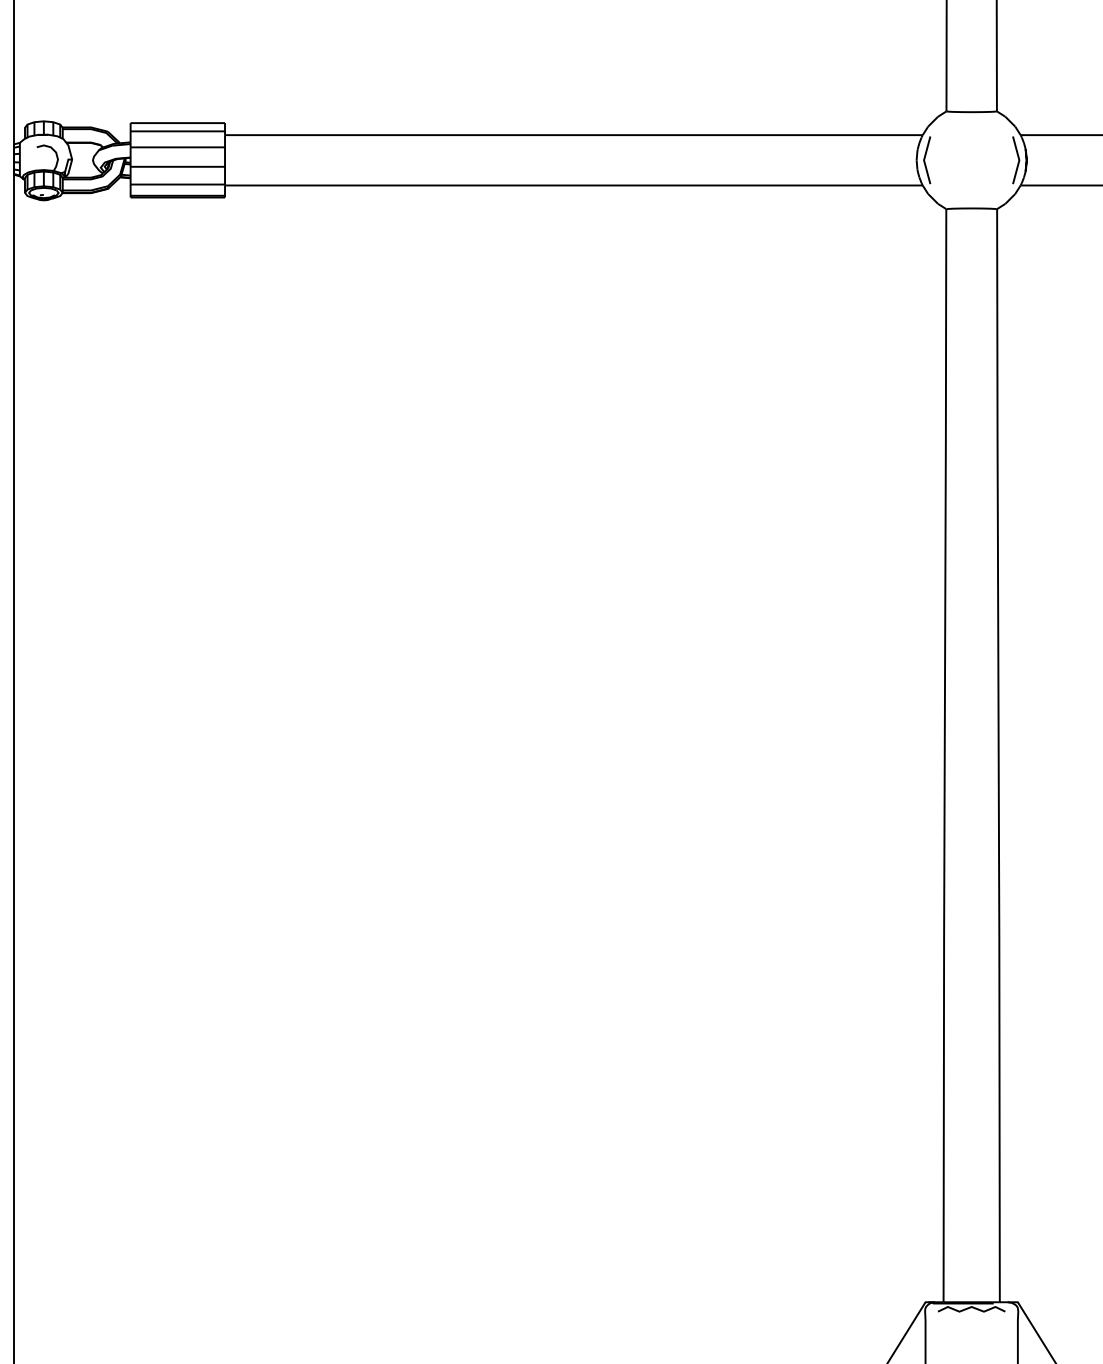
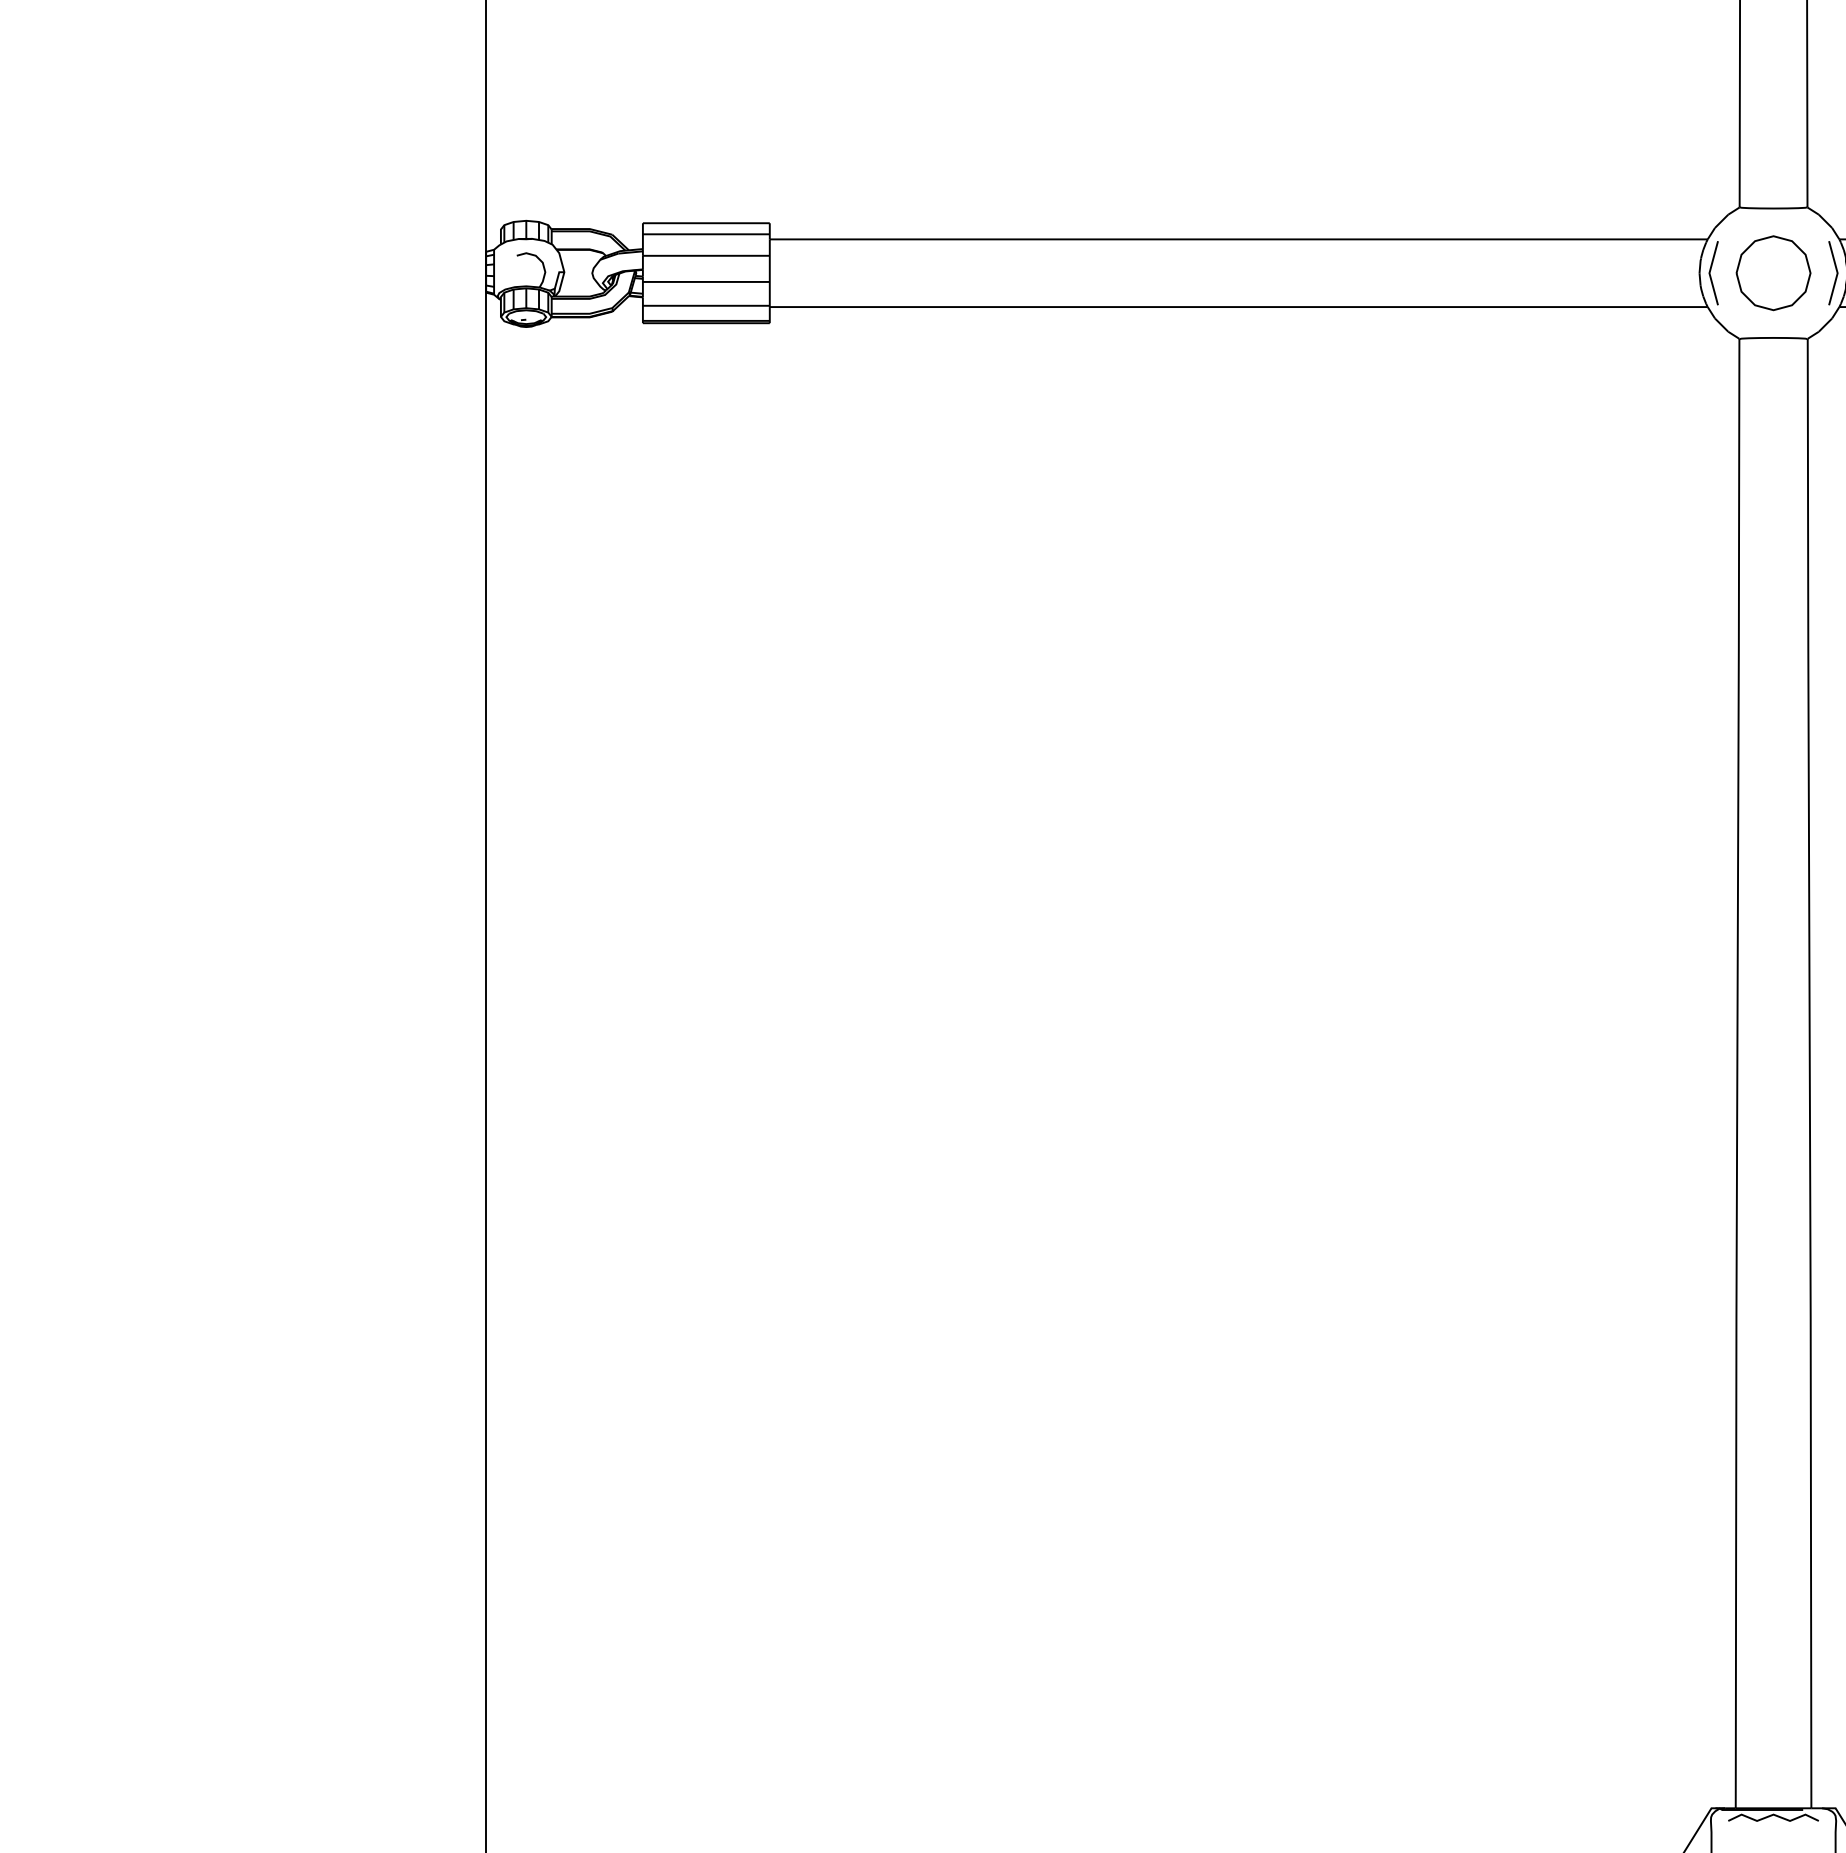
part: (971, 160) -> (1773, 273), added

